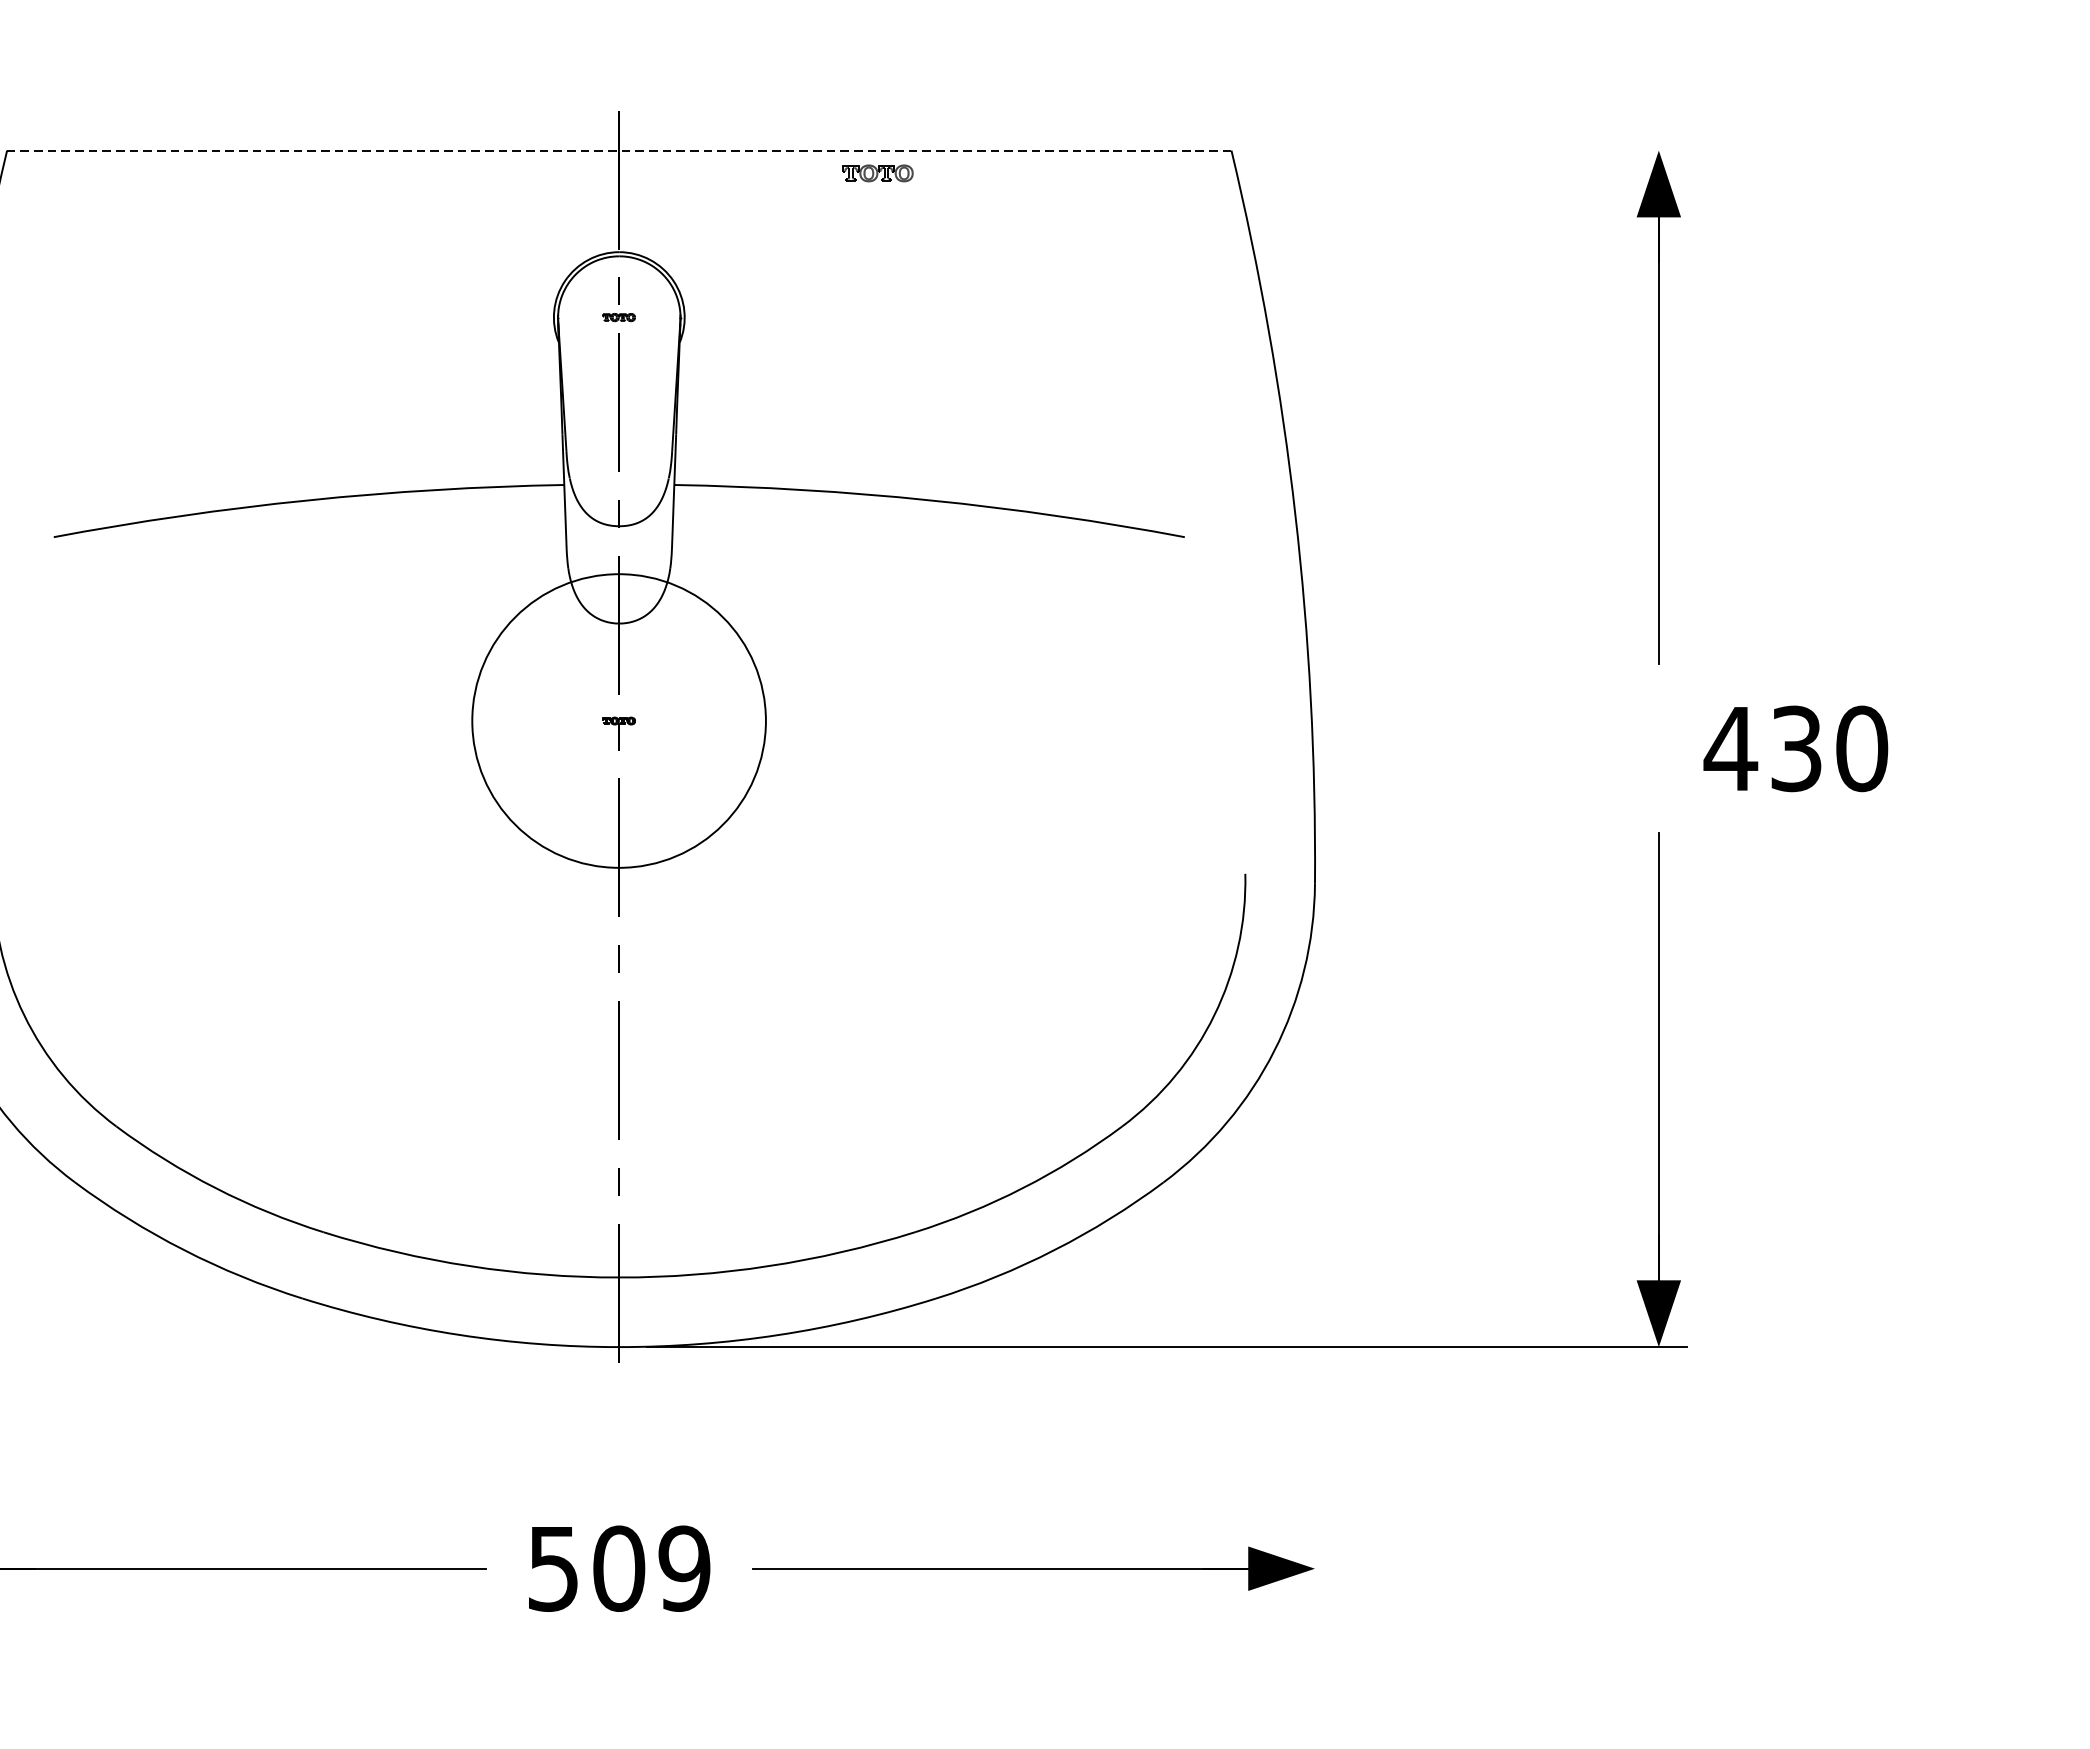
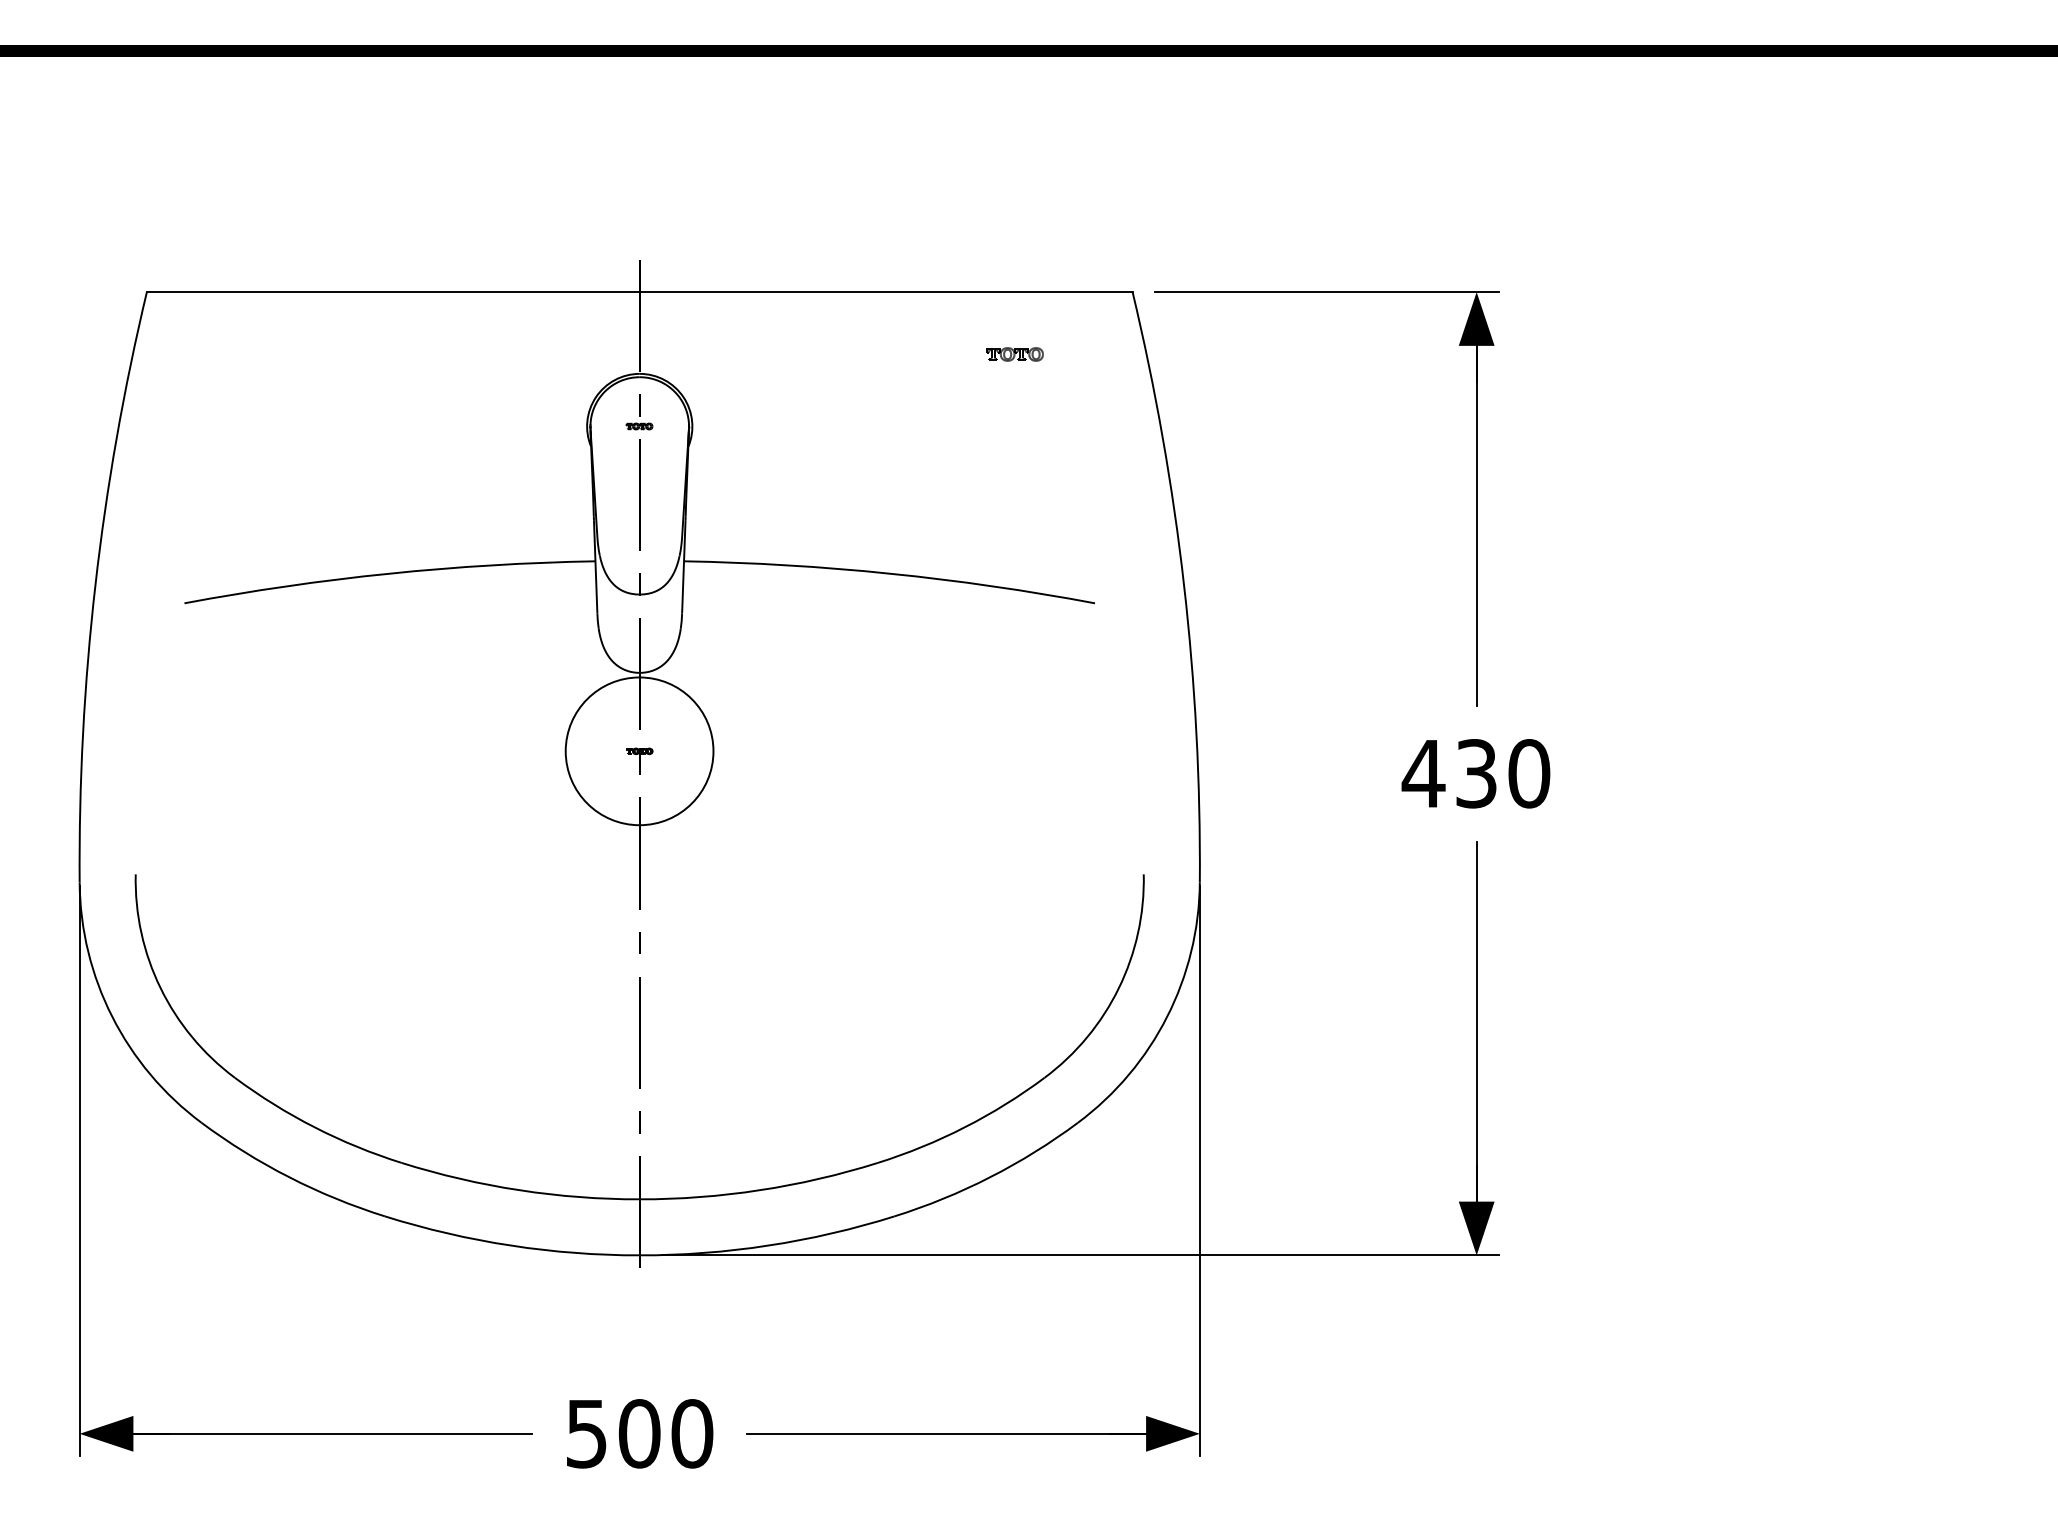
line: (618, 151) -> (639, 292), dashed -> solid
line: (1473, 151) -> (1327, 292), added
part: (877, 173) -> (1014, 354), moved
circle: (618, 721) -> (639, 751), size x0.62
text: (1795, 748) -> (1475, 773), moved
line: (1314, 1242) -> (1199, 1171), added
text: (684, 1568) -> (692, 1433), 509 -> 500

